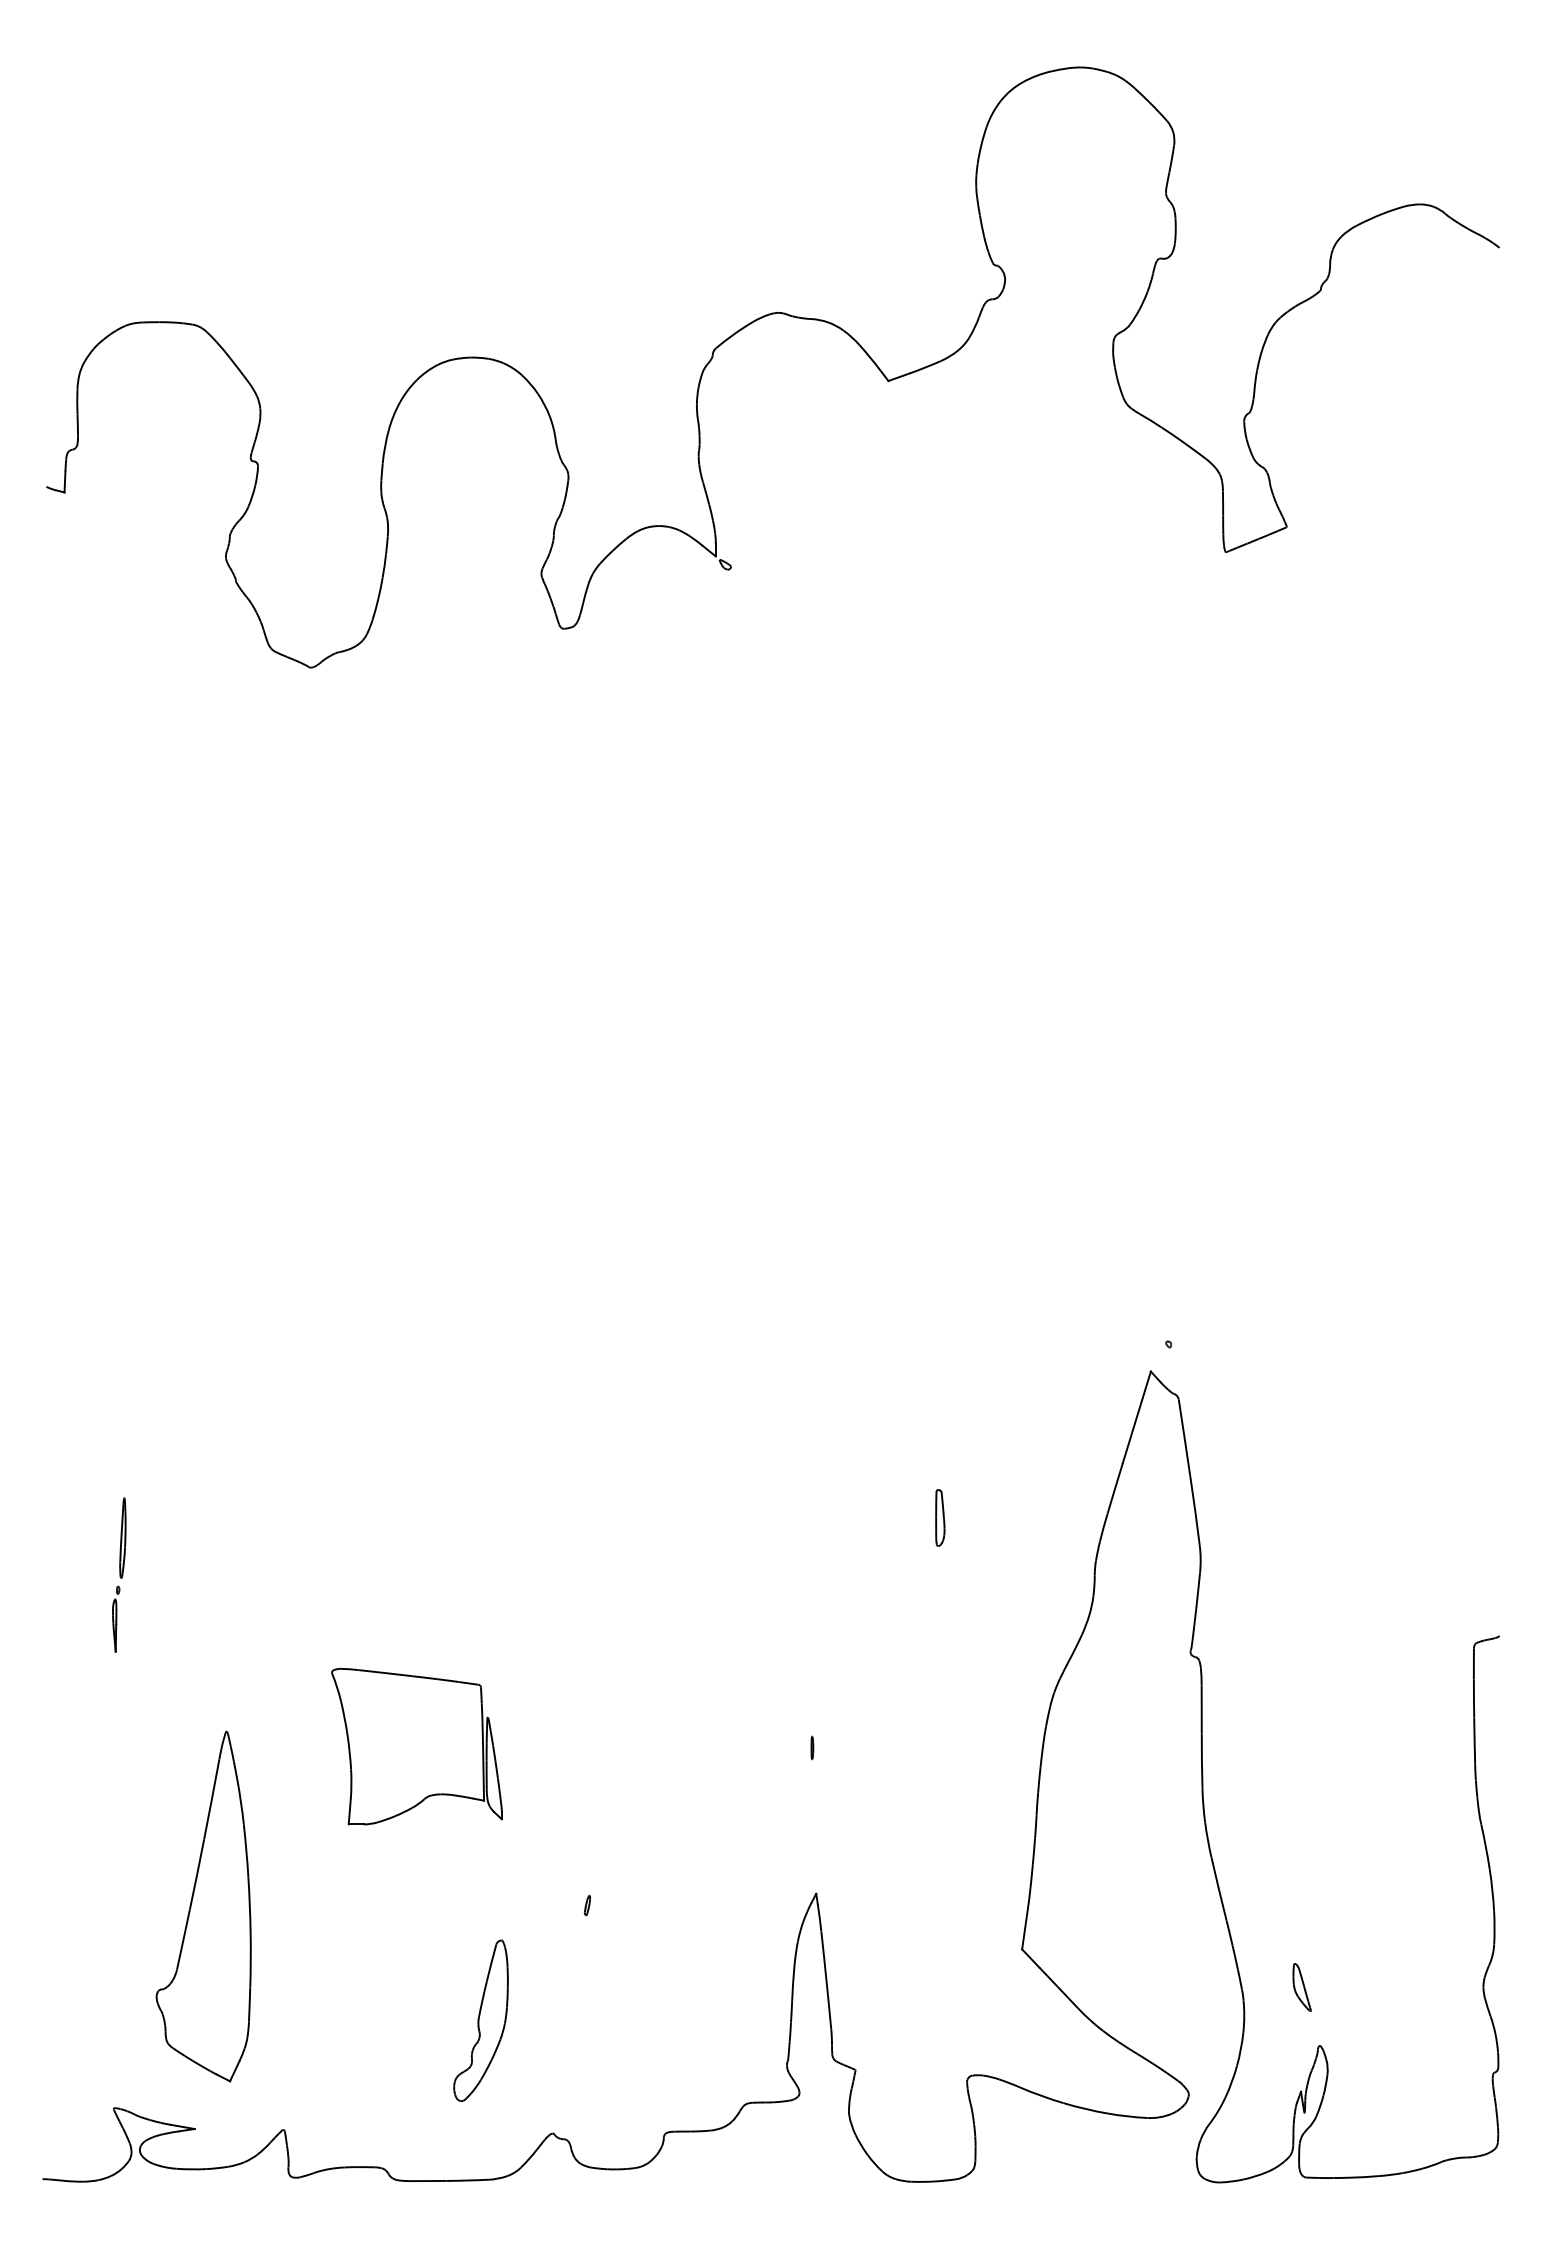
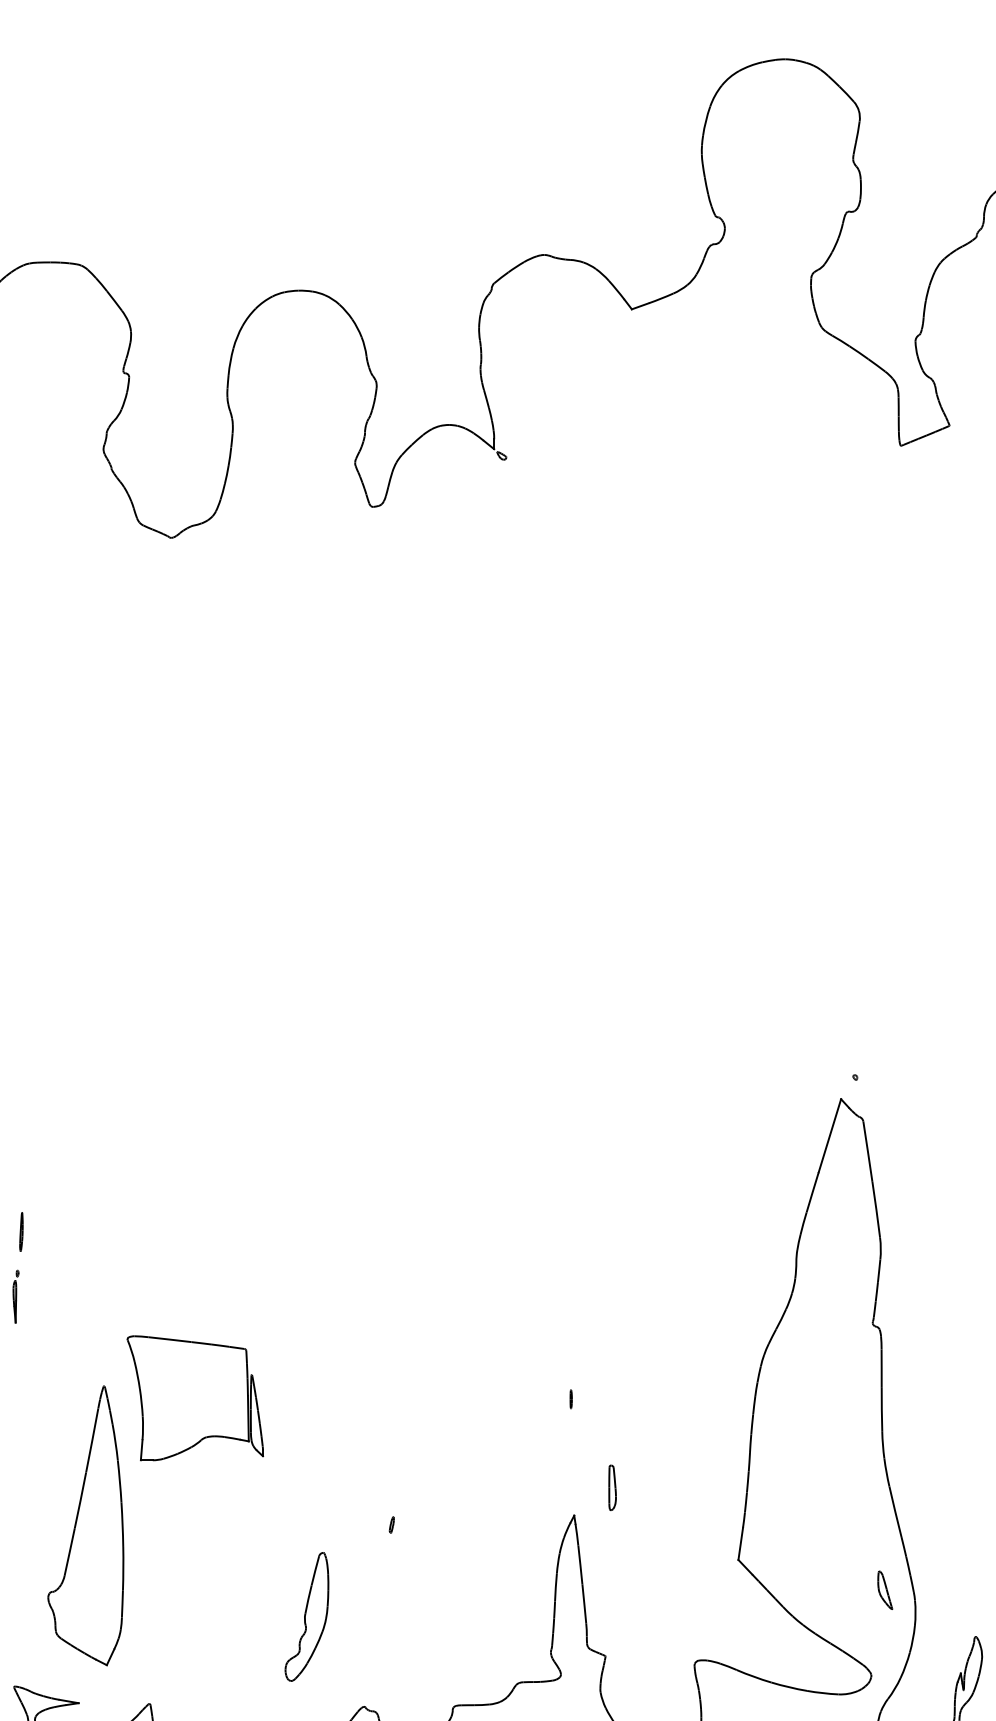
part: (940, 1517) -> (612, 1487), moved
part: (122, 1537) -> (21, 1231), size x0.6
part: (416, 1746) -> (194, 1398), moved
part: (1301, 1987) -> (884, 1590), moved

